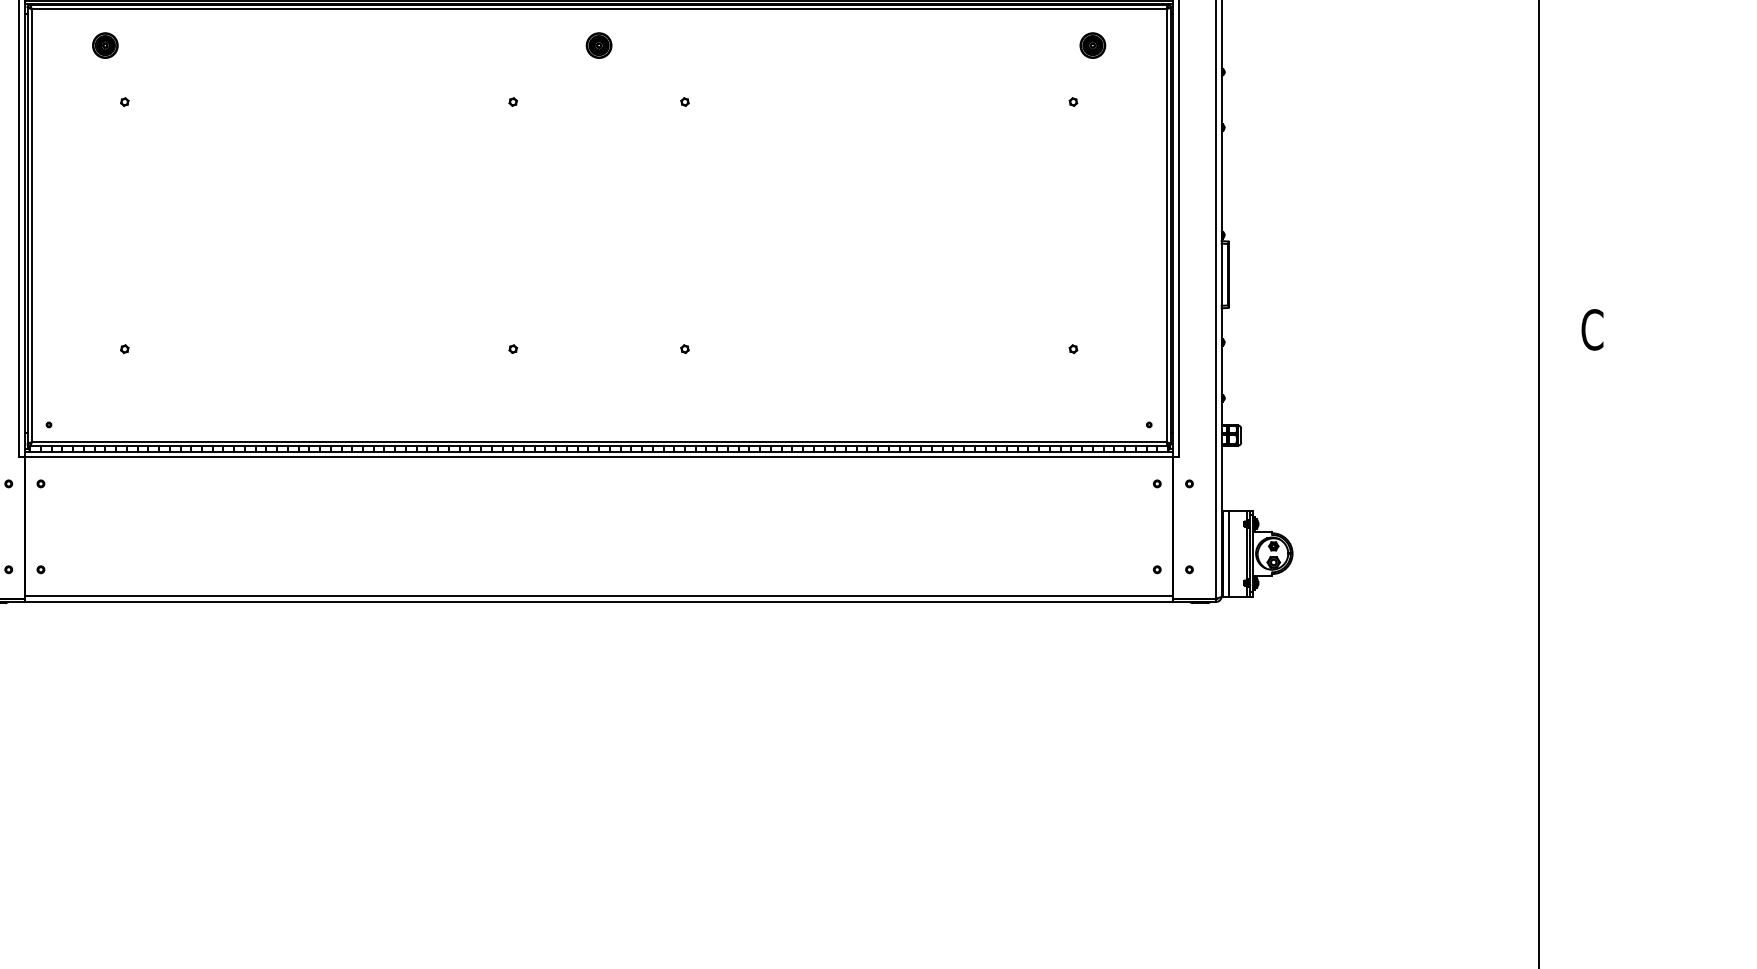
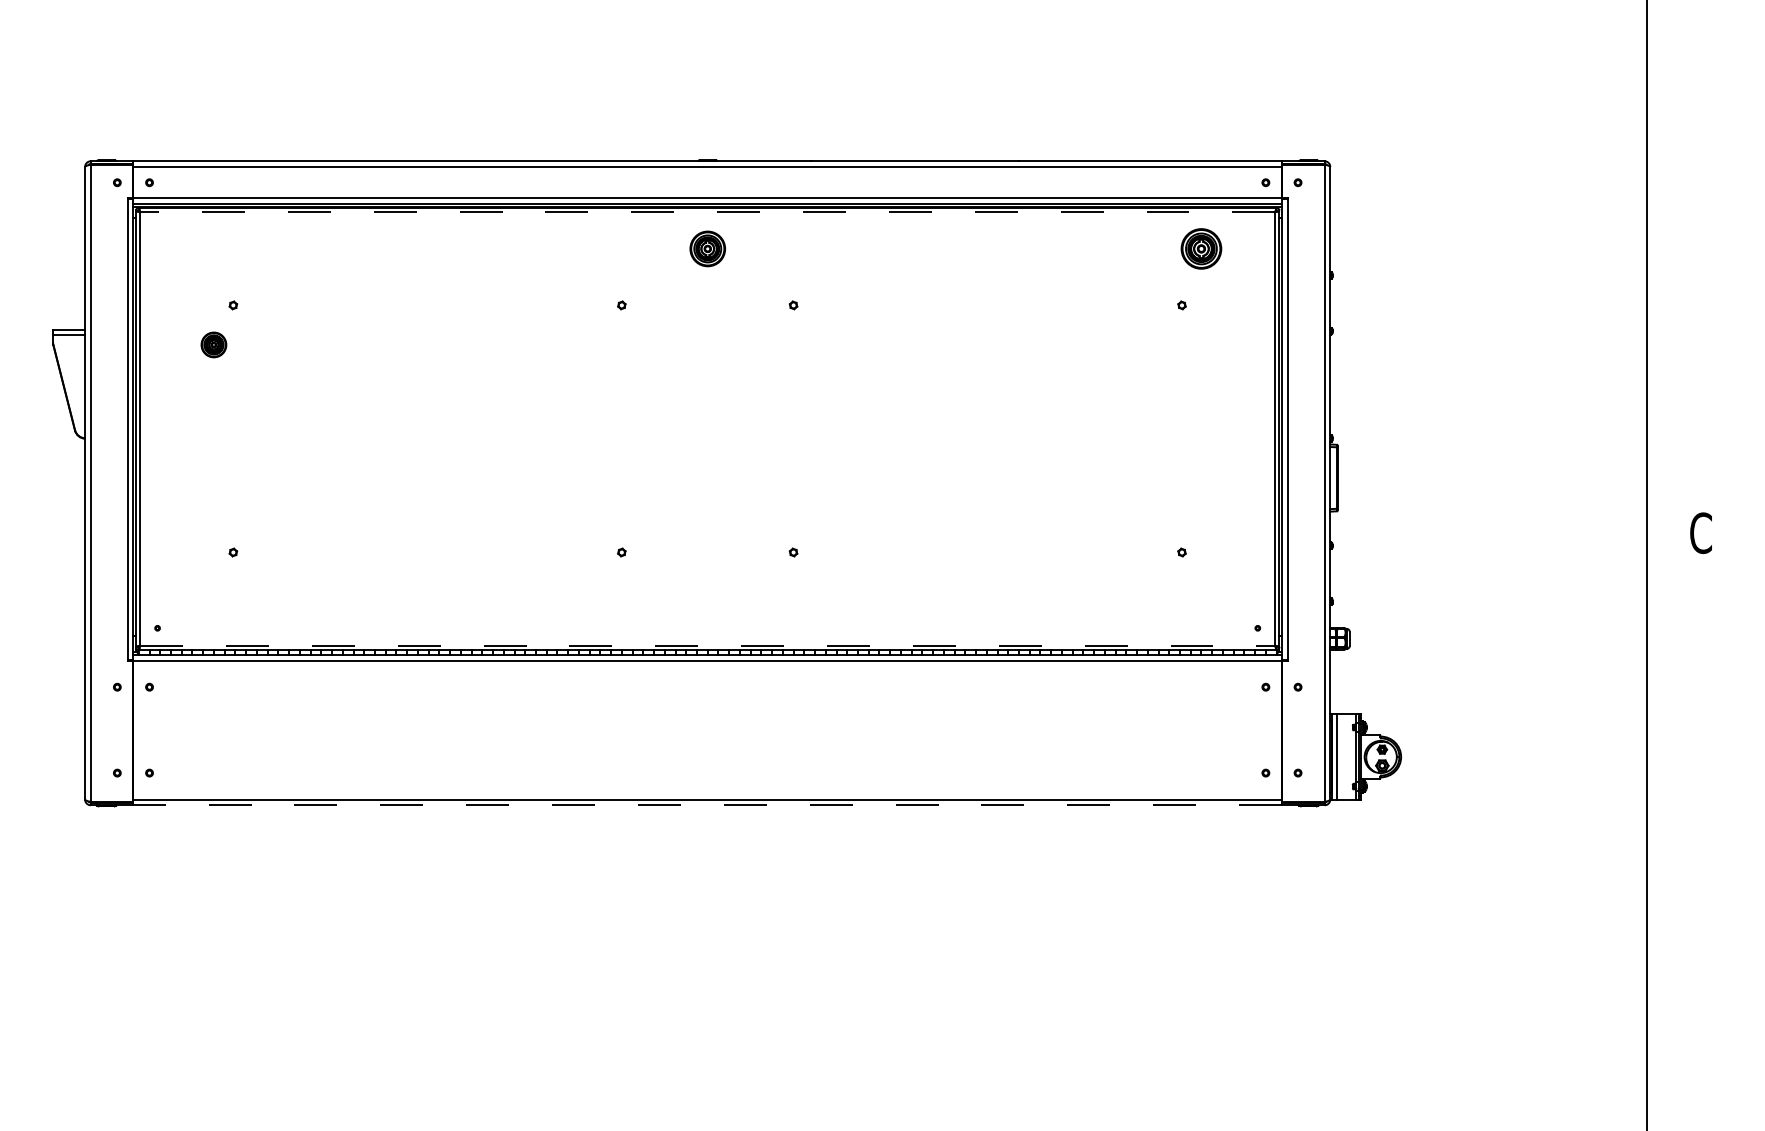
line: (598, 9) -> (707, 212), solid -> dashed
part: (104, 45) -> (213, 344), moved
part: (598, 45) -> (707, 248), size x1.4
part: (1092, 45) -> (1201, 248), size x1.6
line: (598, 442) -> (707, 645), solid -> dashed
line: (598, 602) -> (707, 805), solid -> dashed

